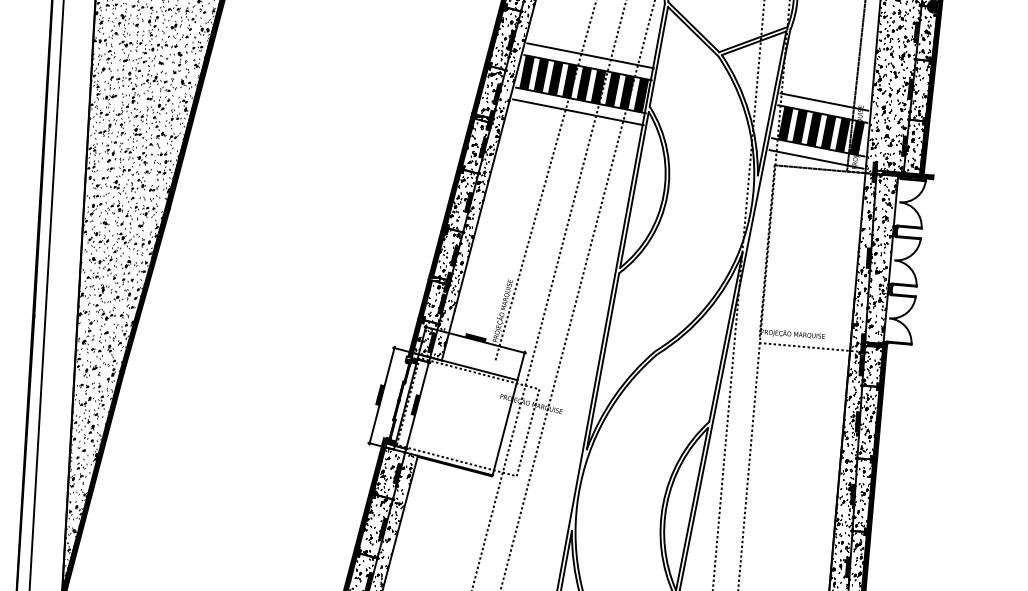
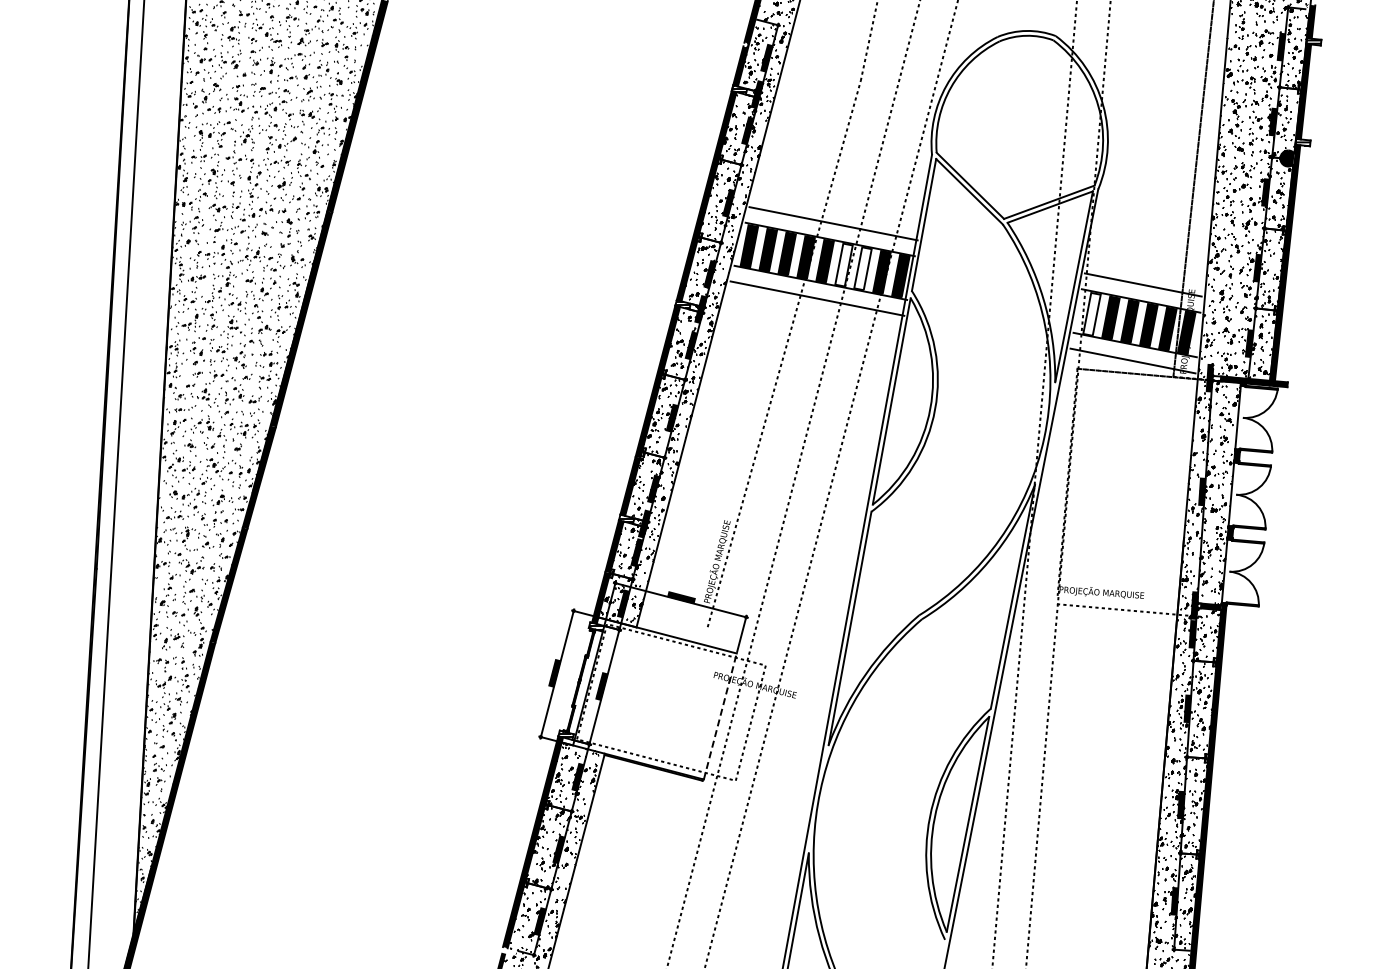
fill: (598, 86) -> (843, 264), removed
fill: (612, 89) -> (862, 268), removed
fill: (785, 123) -> (1091, 313), removed
line: (505, 427) -> (720, 716), solid -> dashed

